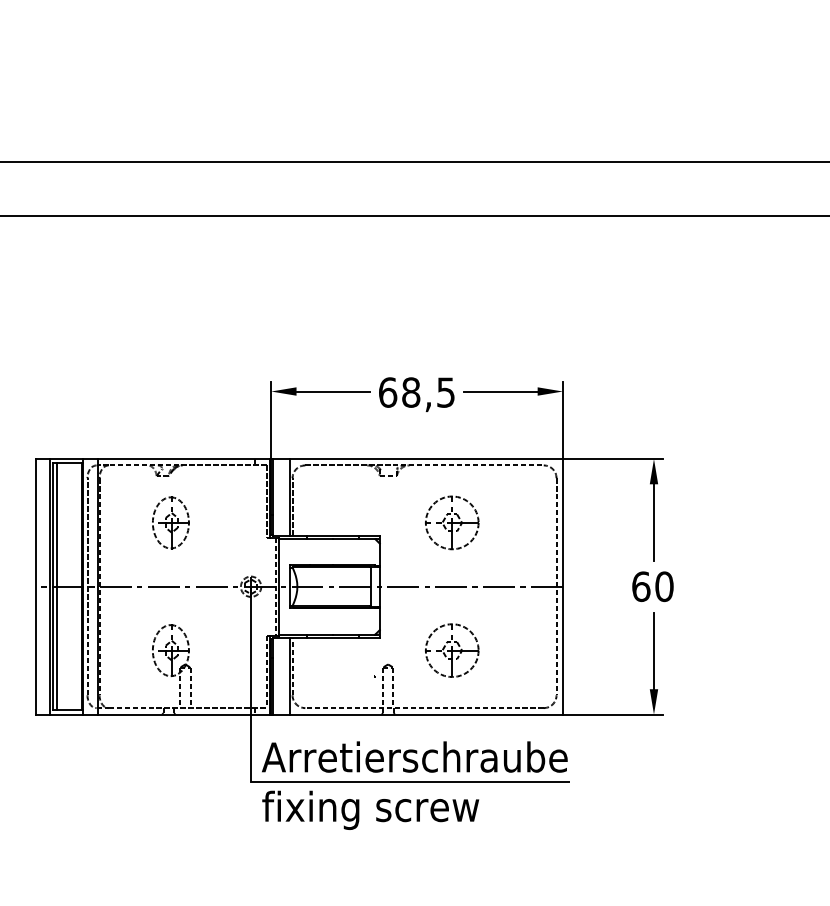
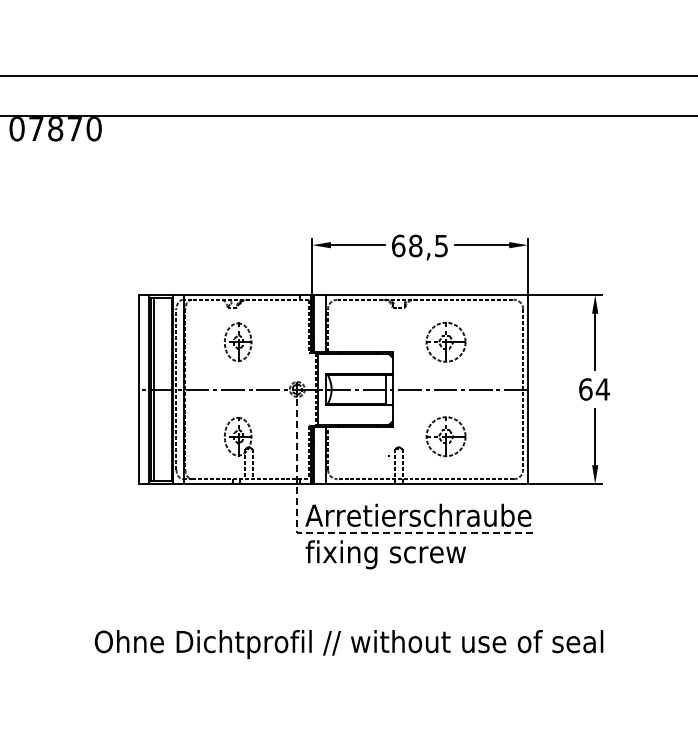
text: (663, 586) -> (602, 389), 60 -> 64
line: (312, 781) -> (342, 533), solid -> dashed

